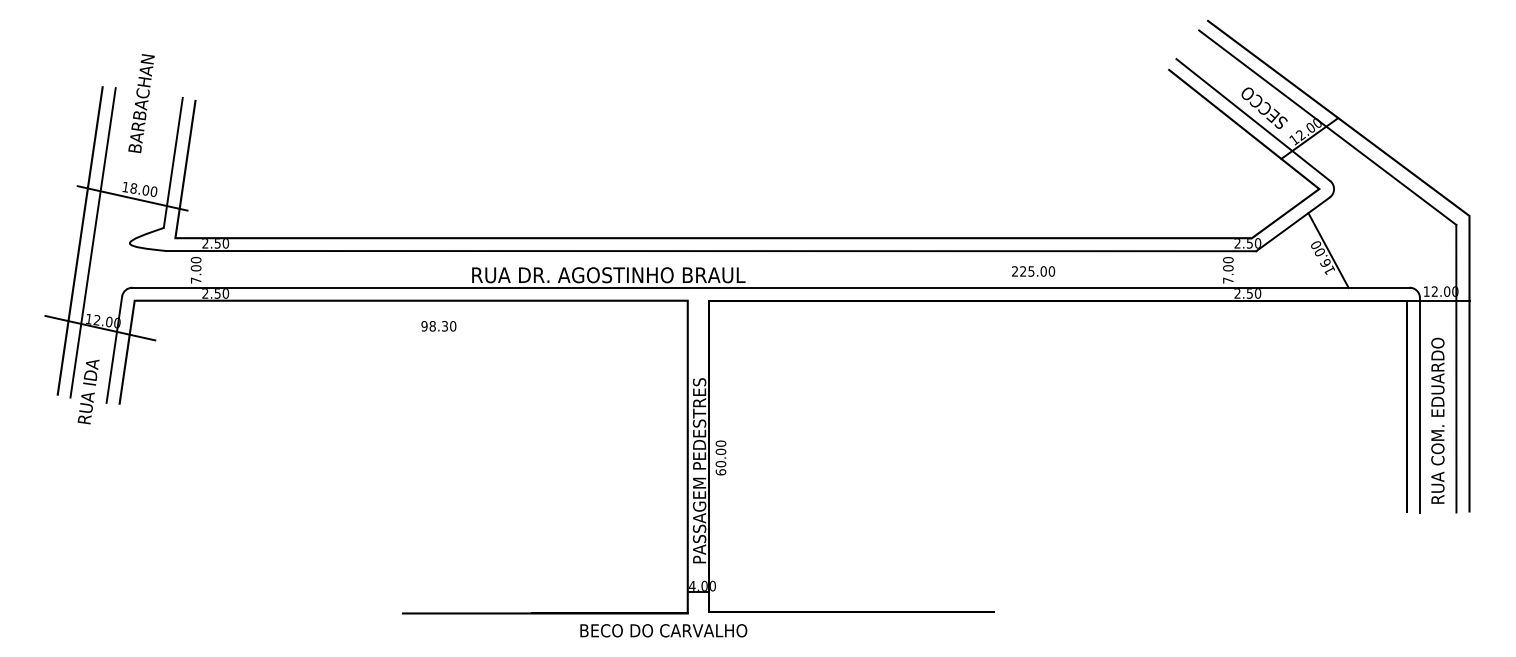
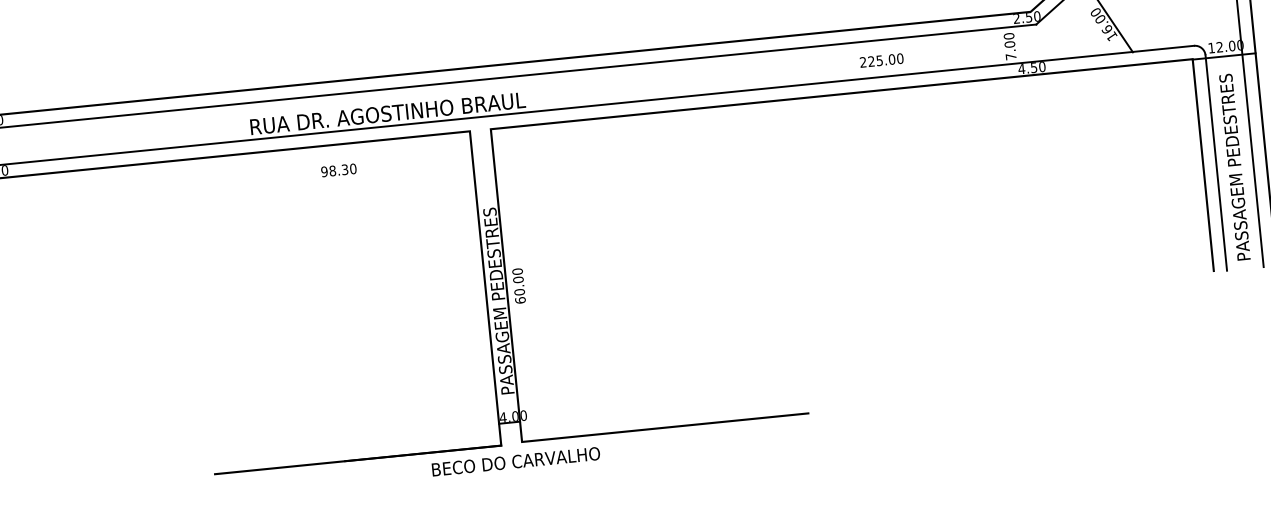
text: (1033, 271) -> (881, 60), moved
text: (1237, 293) -> (1021, 68), 2.50 -> 4.50
text: (438, 326) -> (338, 170), moved
text: (1437, 409) -> (1234, 165), RUA COM. EDUARDO -> PASSAGEM PEDESTRES
text: (663, 630) -> (515, 461), moved

